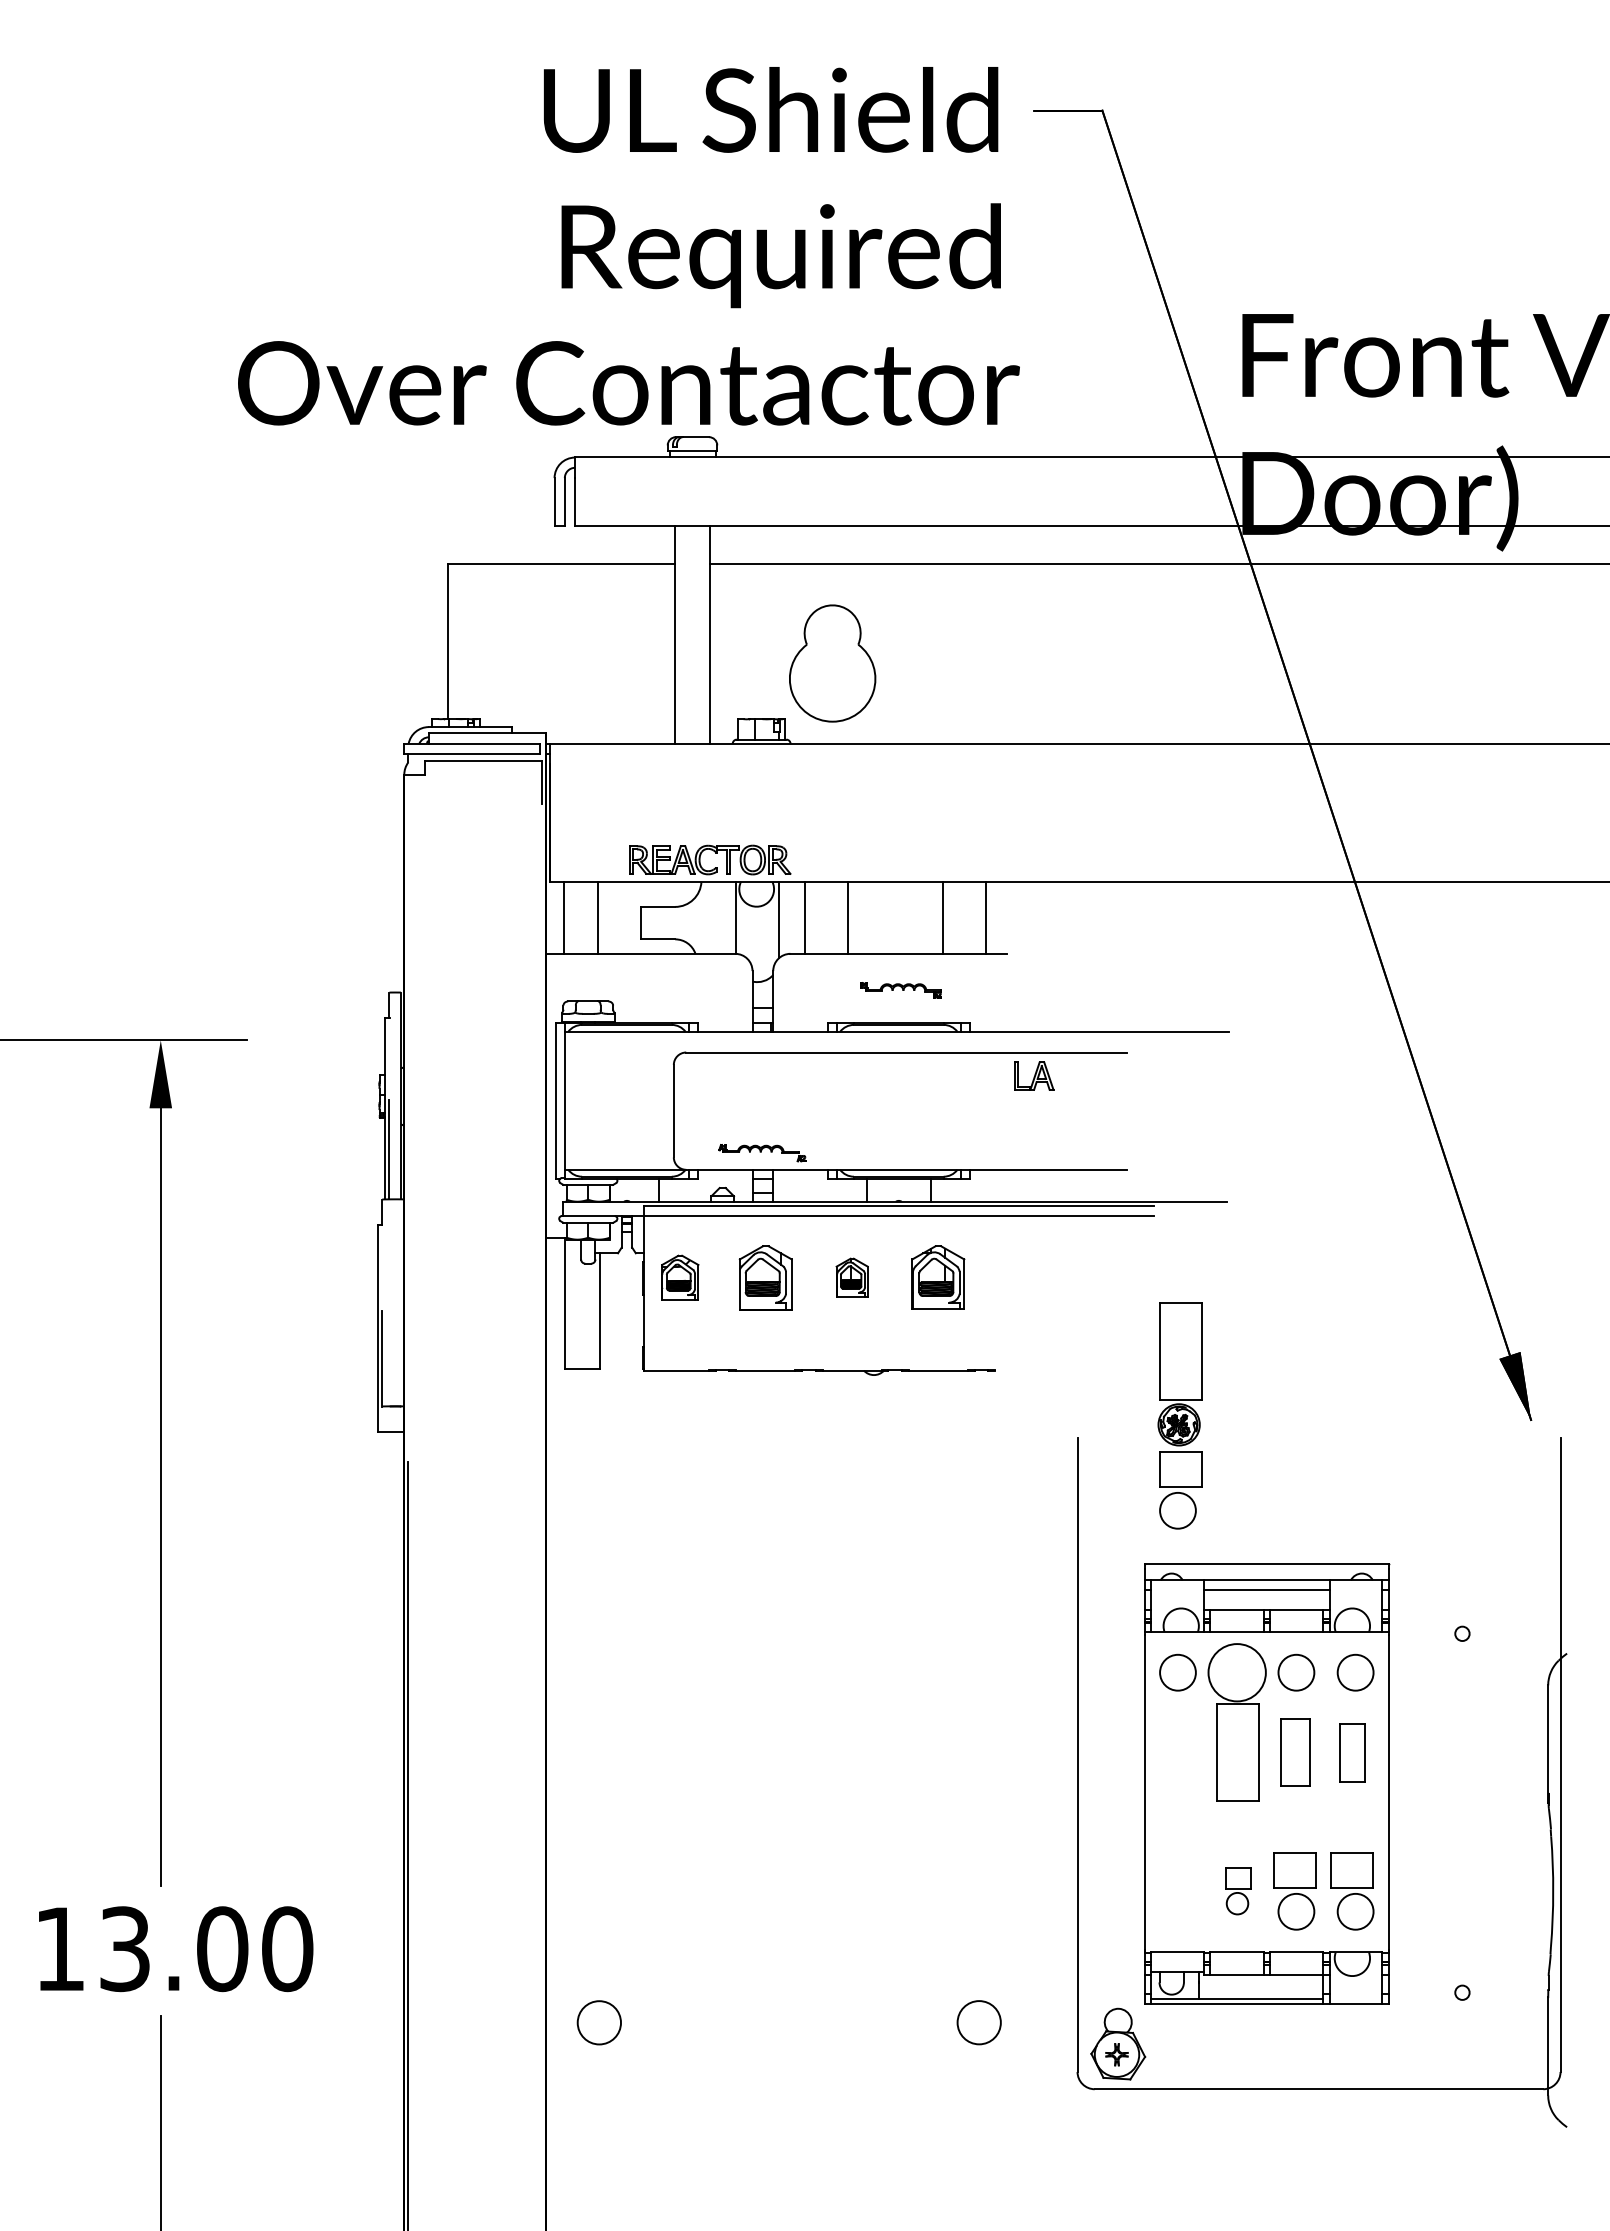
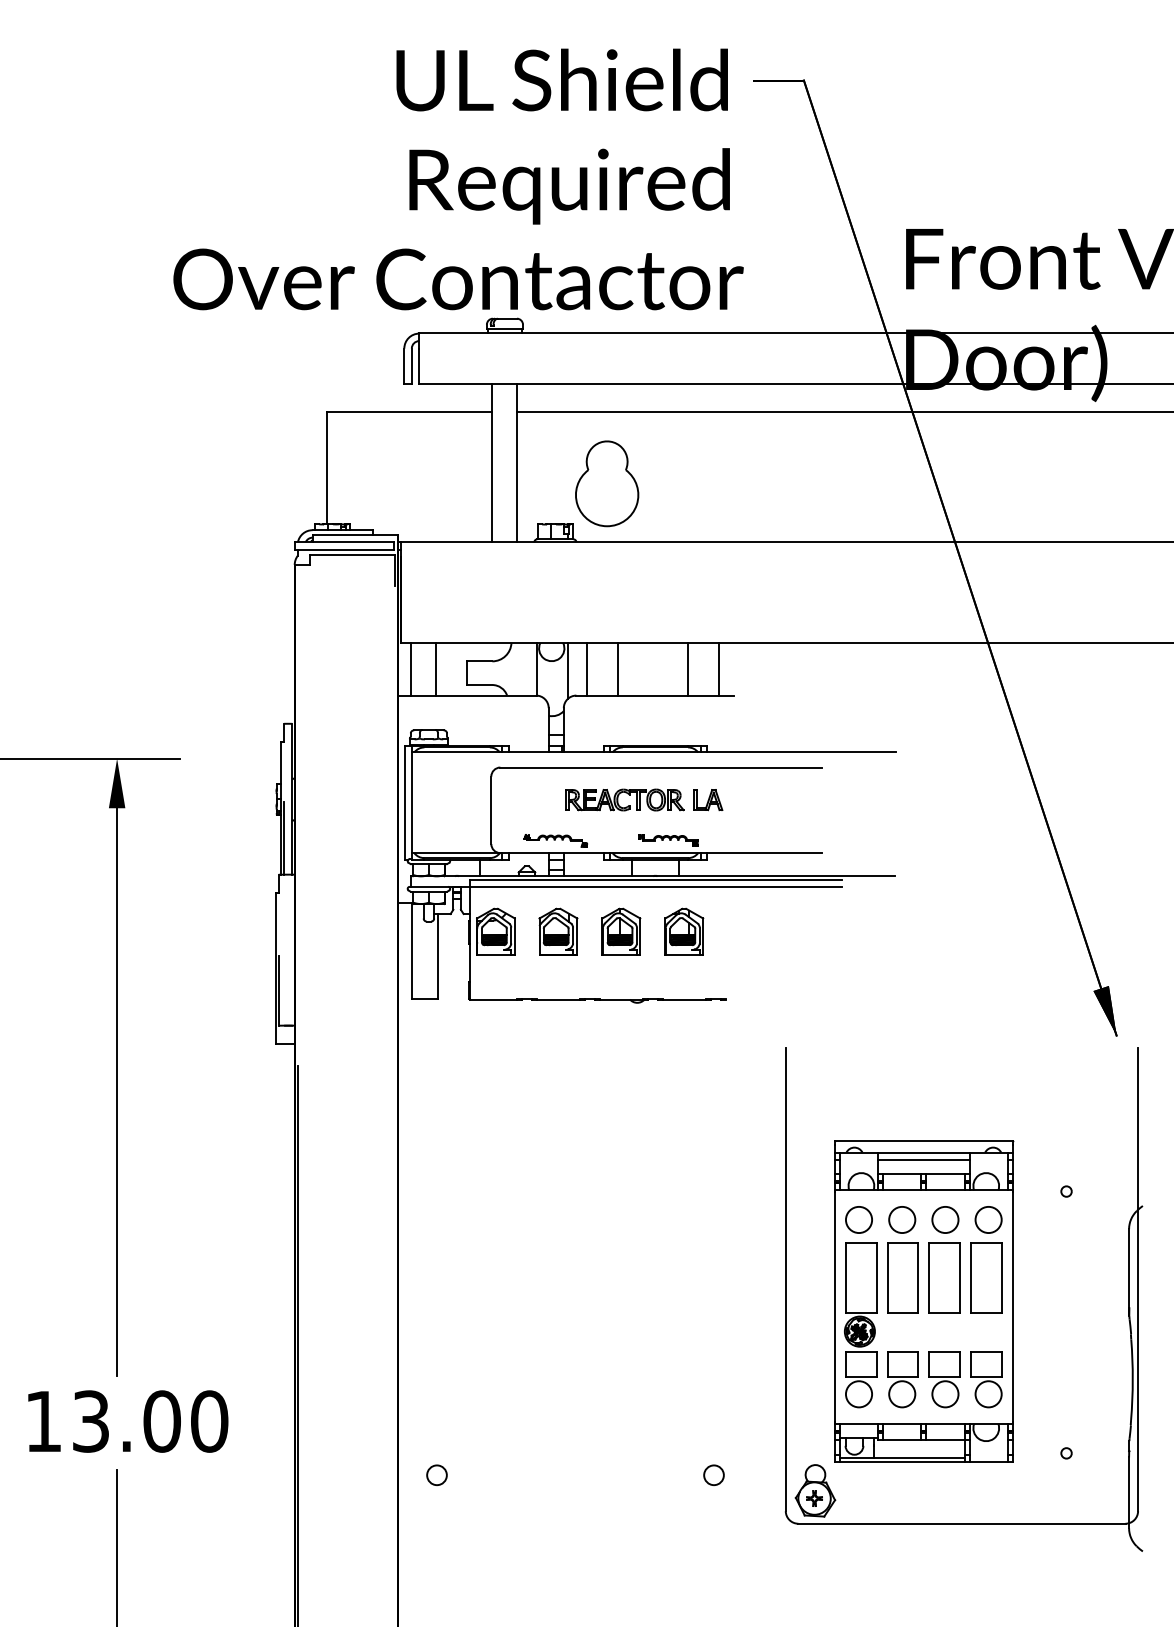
part: (715, 853) -> (628, 795), moved
part: (900, 990) -> (668, 840), moved
part: (1034, 1075) -> (708, 799), moved
part: (680, 1277) -> (496, 931), size x1.43
part: (852, 1277) -> (621, 931), size x1.67
part: (1179, 1415) -> (860, 1324), moved
circle: (1237, 1672) -> (902, 1219), size x0.62
part: (1294, 1752) -> (944, 1278), size x1.43
part: (1351, 1752) -> (985, 1278), size x1.67
part: (1237, 1891) -> (902, 1379), size x1.67
circle: (598, 2022) -> (436, 1475), size x0.62
circle: (978, 2022) -> (713, 1475), size x0.62

